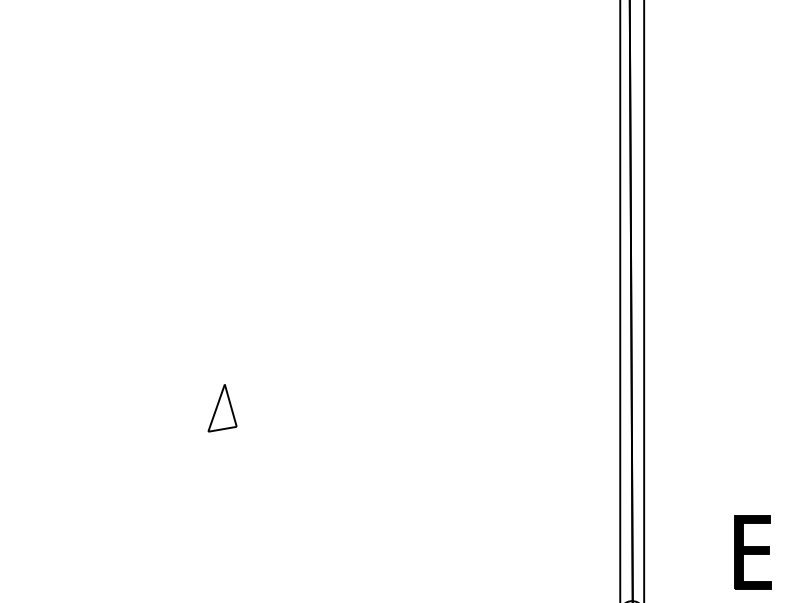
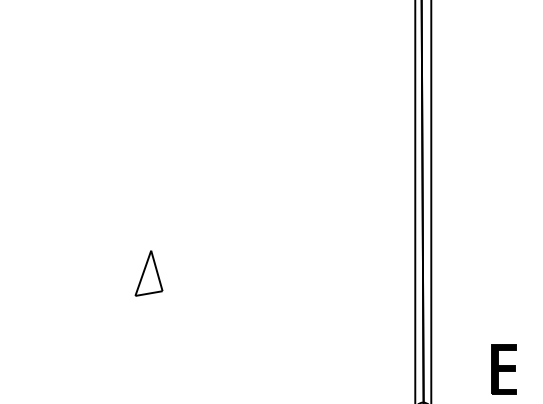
part: (221, 408) -> (148, 273), size x1.43

